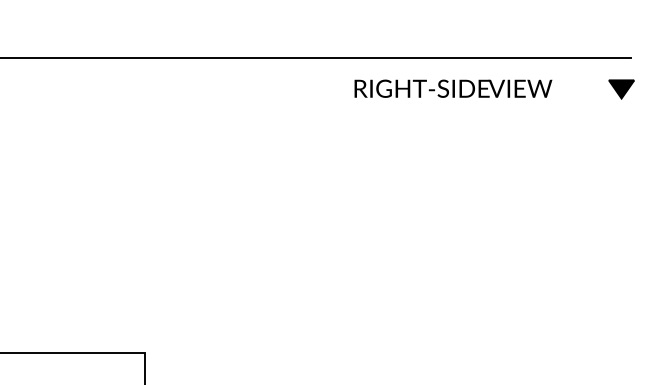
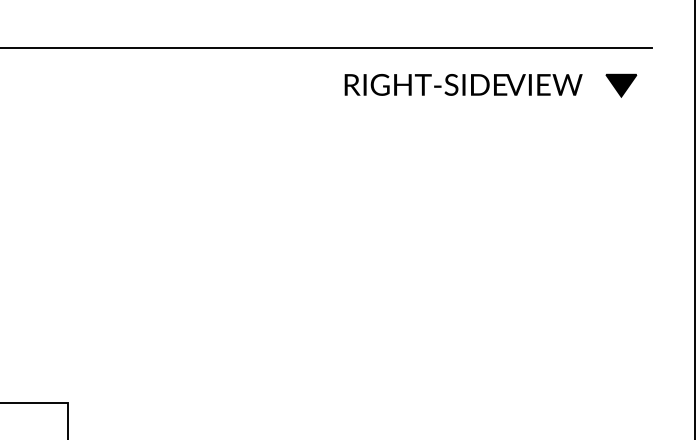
text: (453, 88) -> (463, 84), moved
part: (621, 89) -> (621, 85), moved

